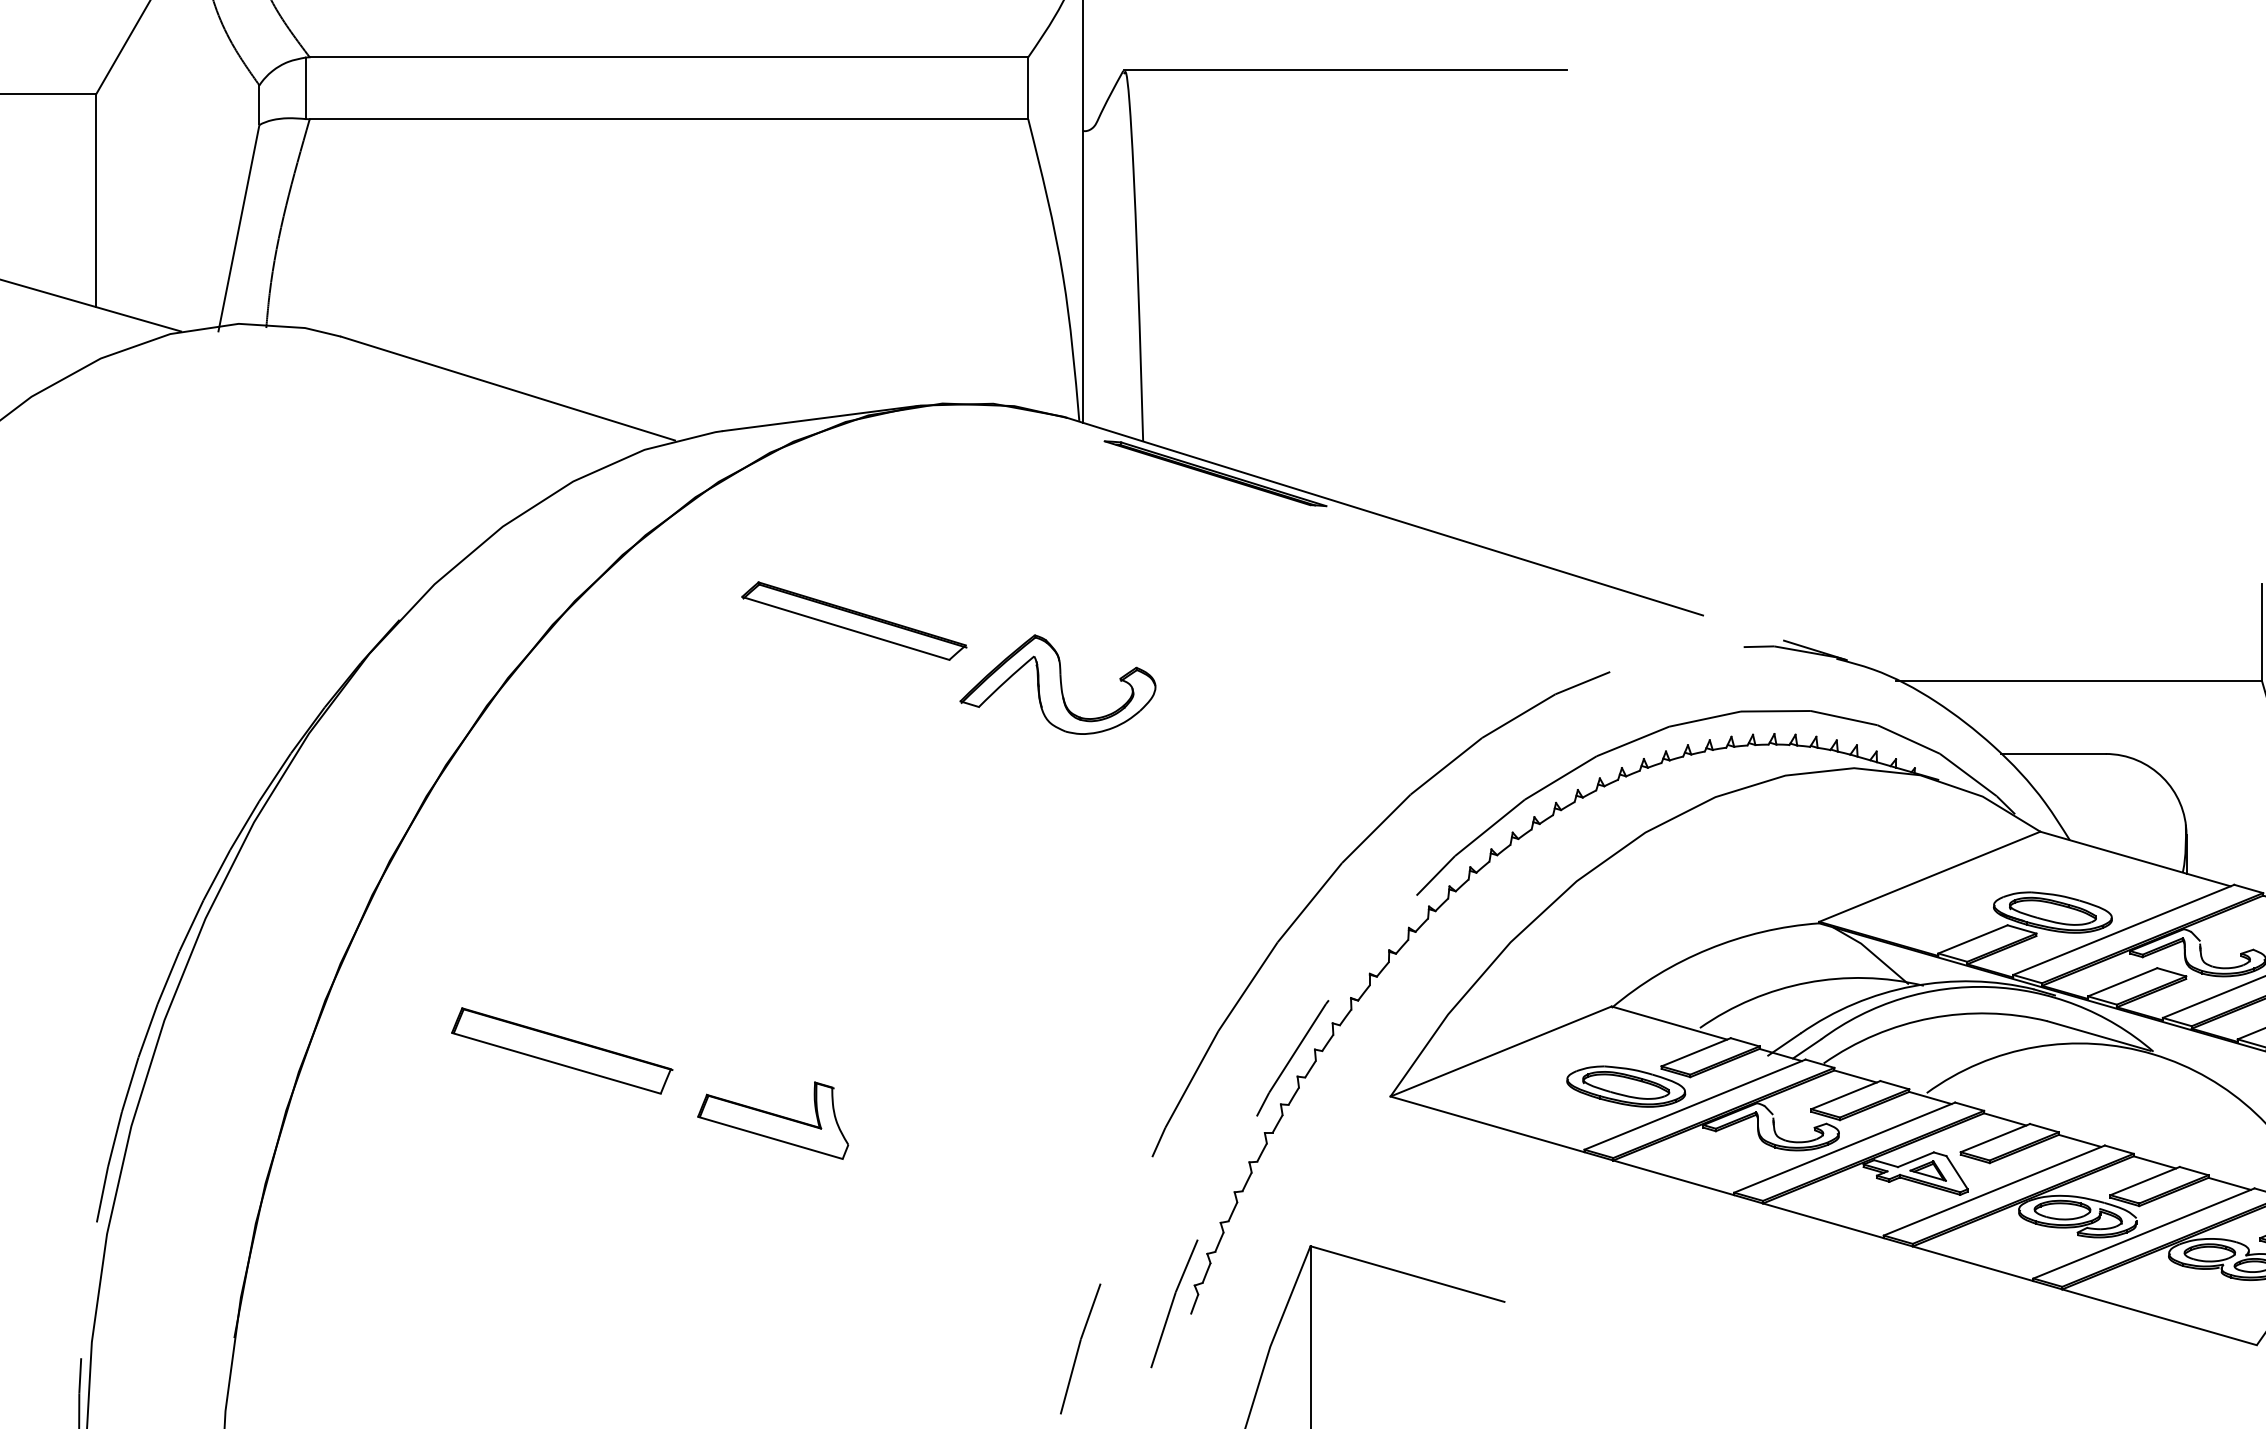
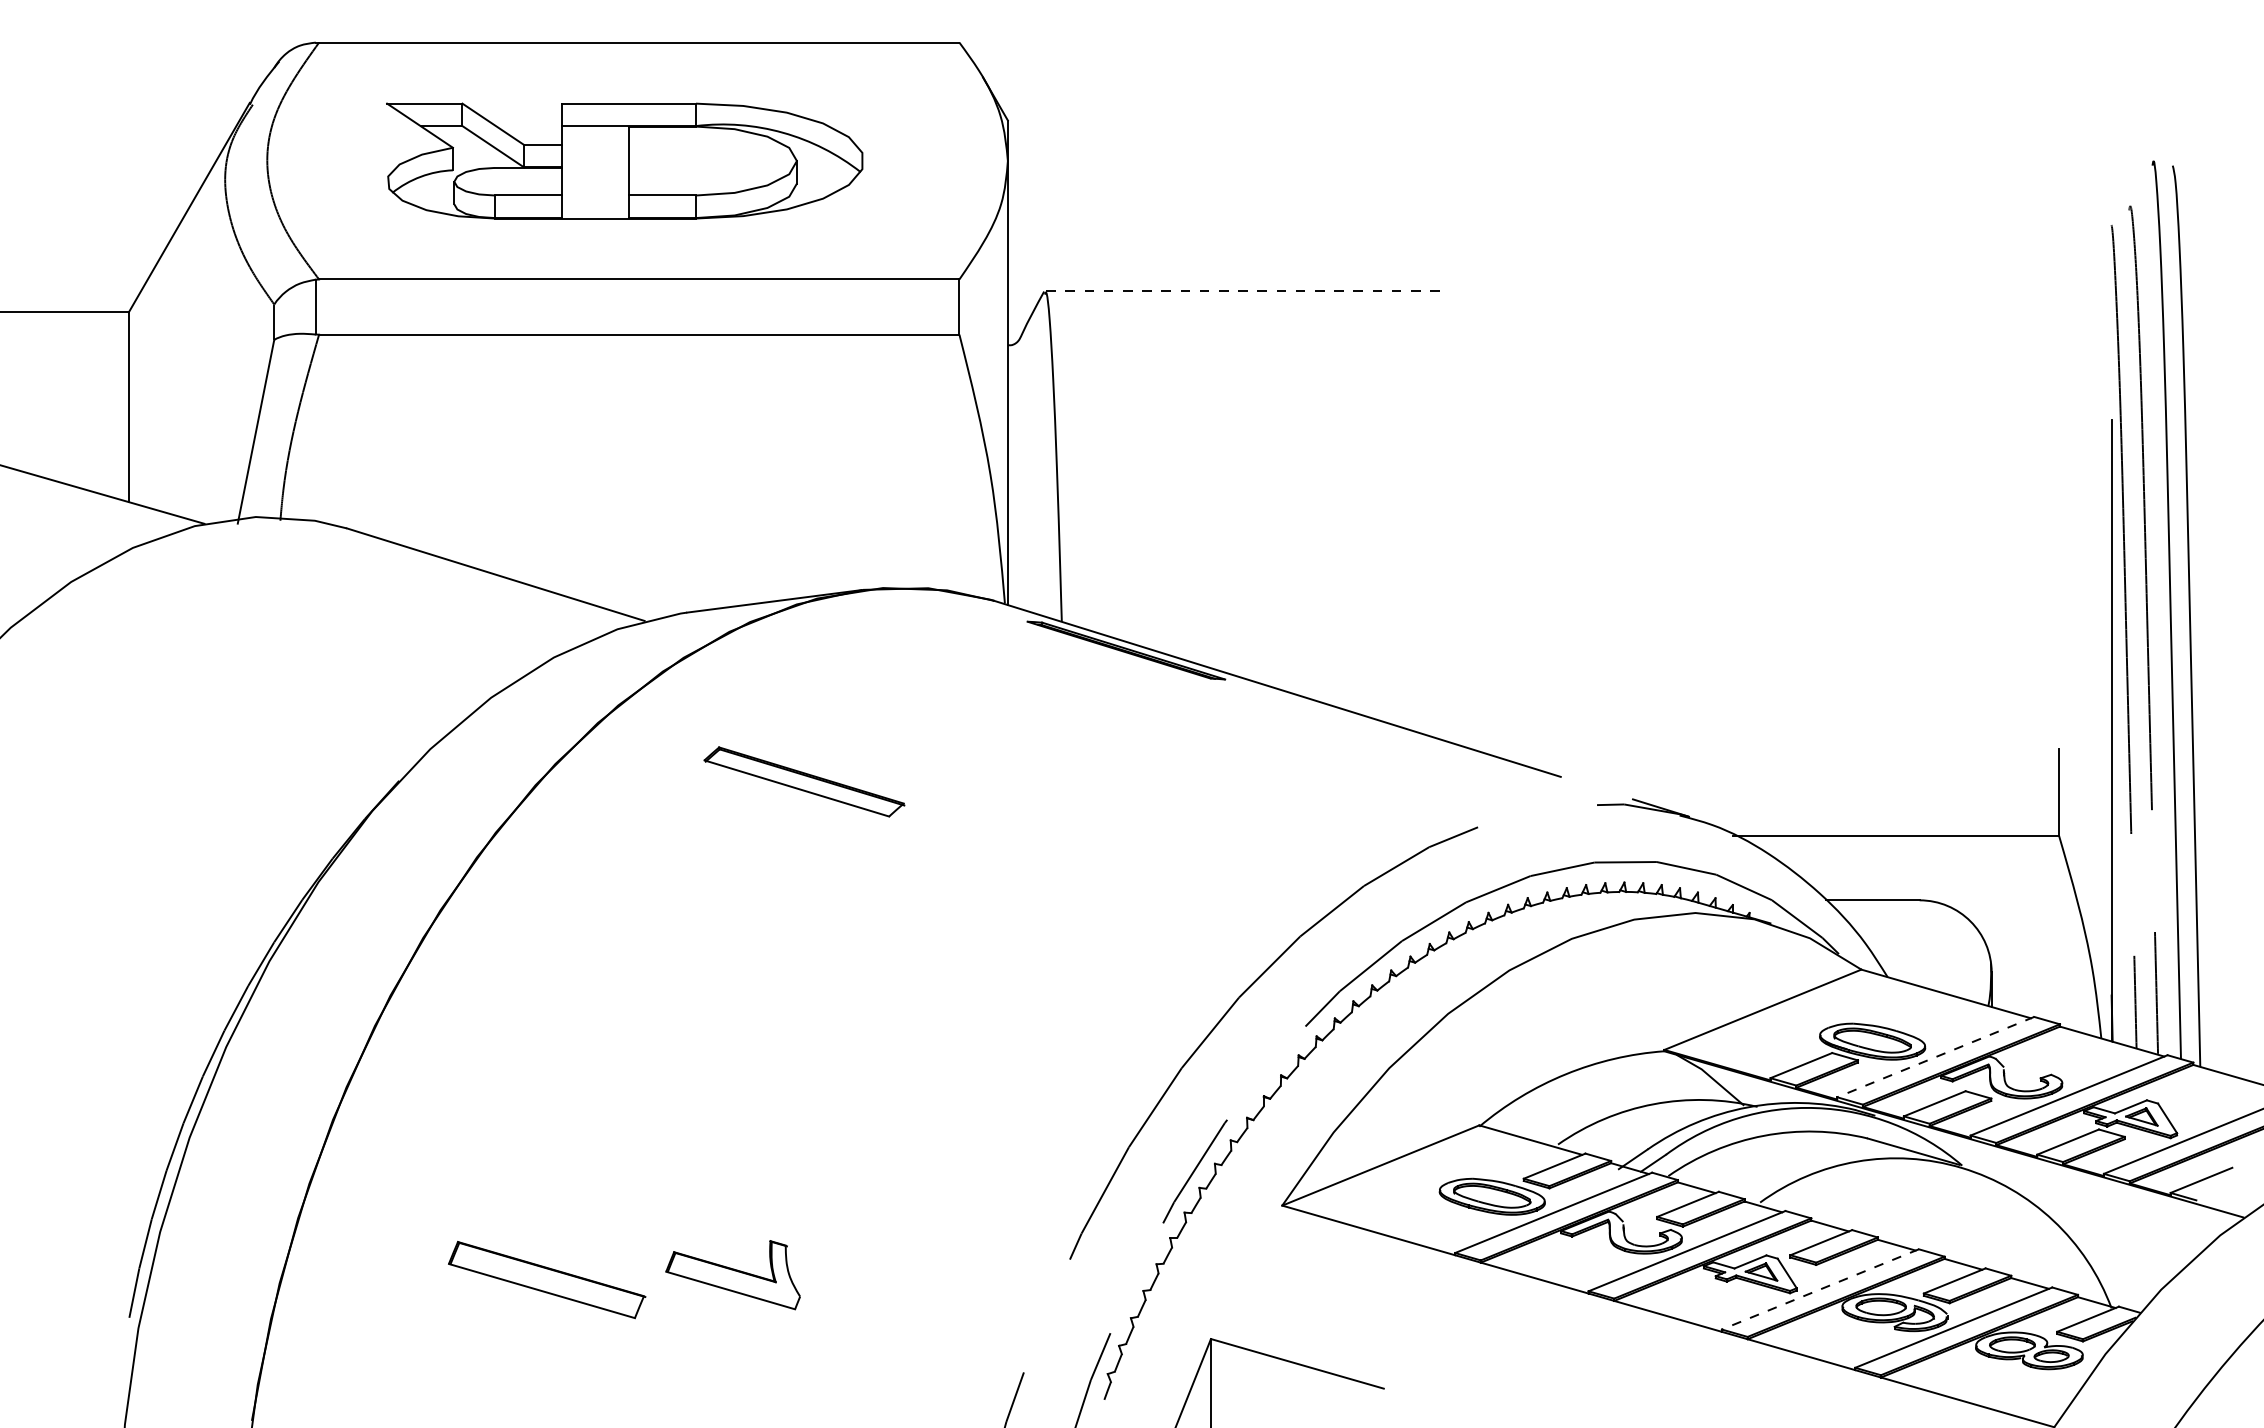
line: (1344, 69) -> (1241, 290), solid -> dashed
part: (1057, 684) -> (985, 838), removed
line: (2123, 930) -> (1935, 1057), solid -> dashed
part: (562, 1050) -> (547, 1279), moved
part: (772, 1121) -> (732, 1275), moved
line: (1993, 1190) -> (1819, 1289), solid -> dashed

